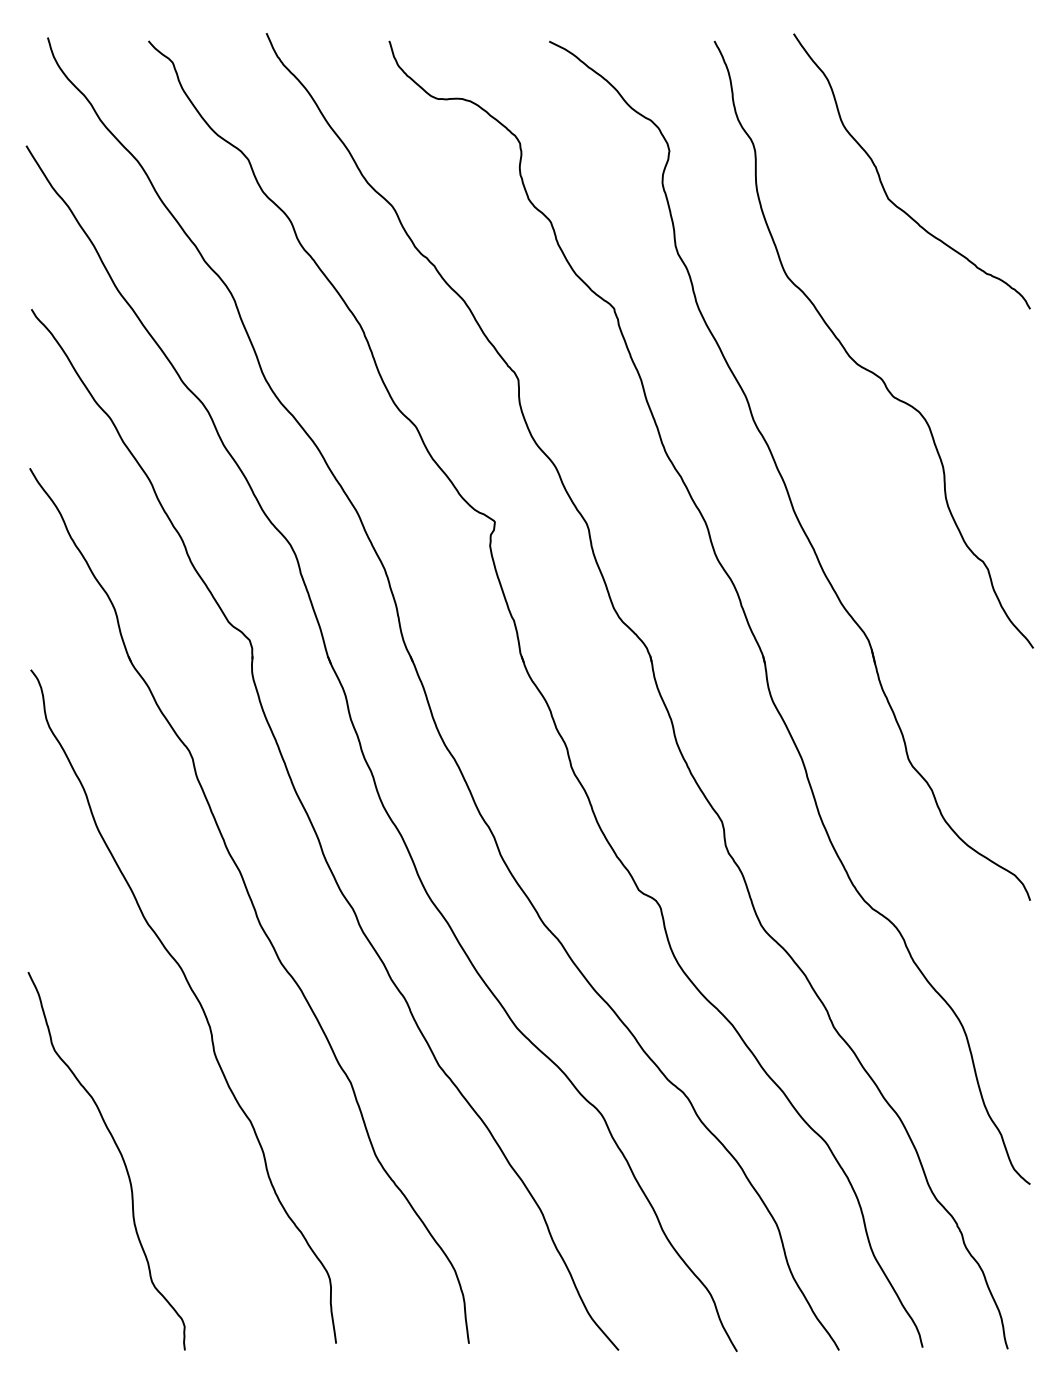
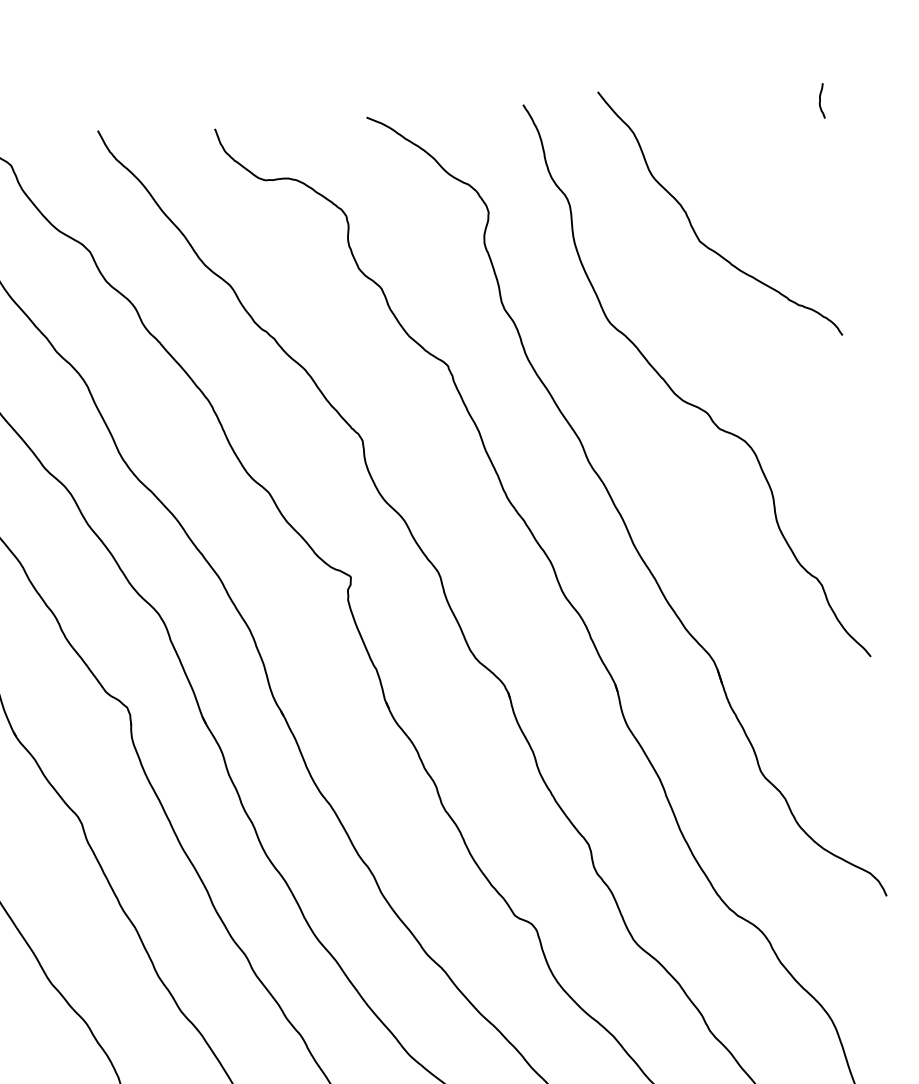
curve: (1026, 61) -> (820, 100), added

